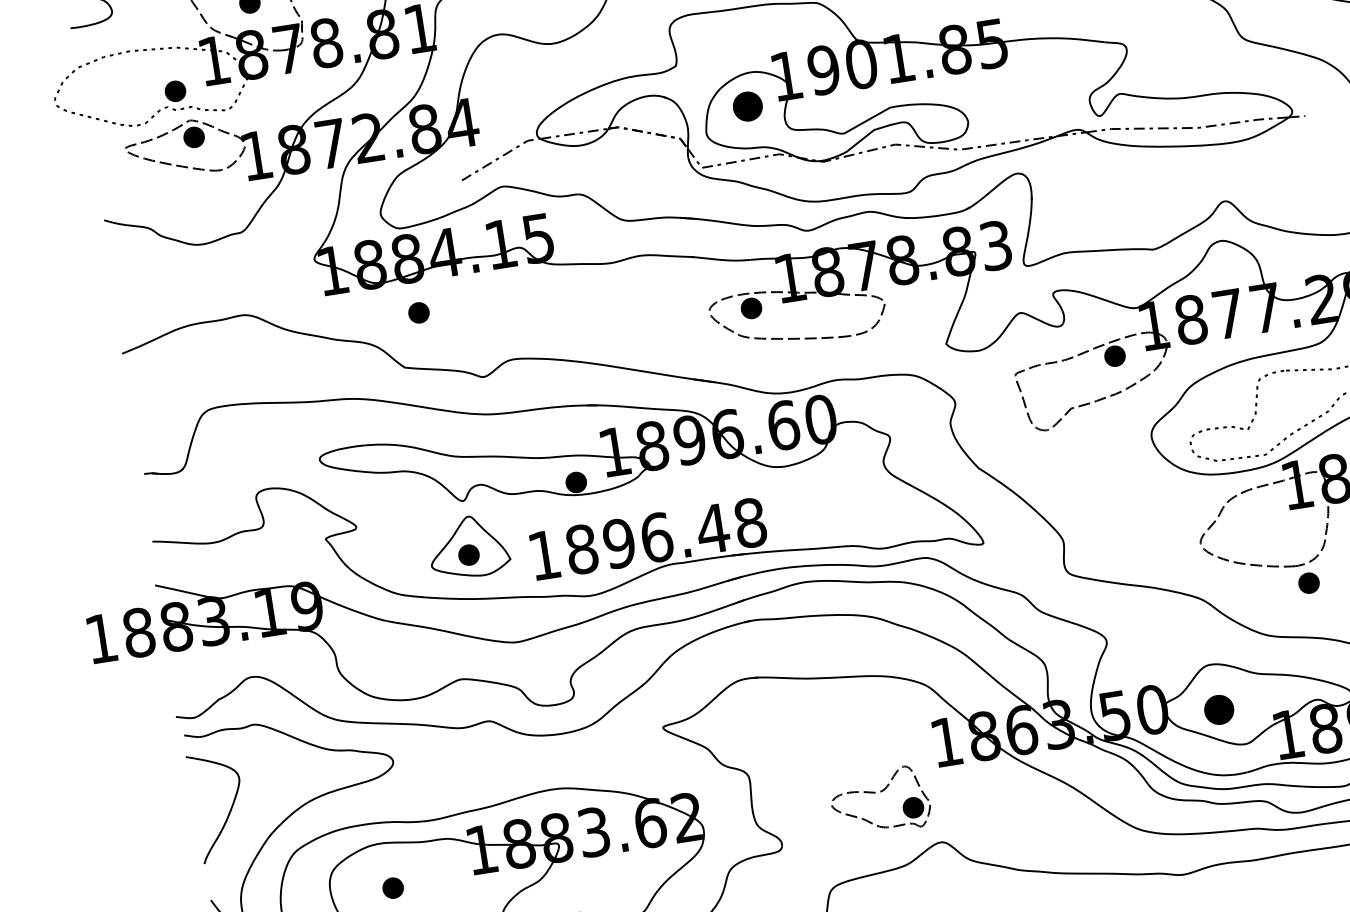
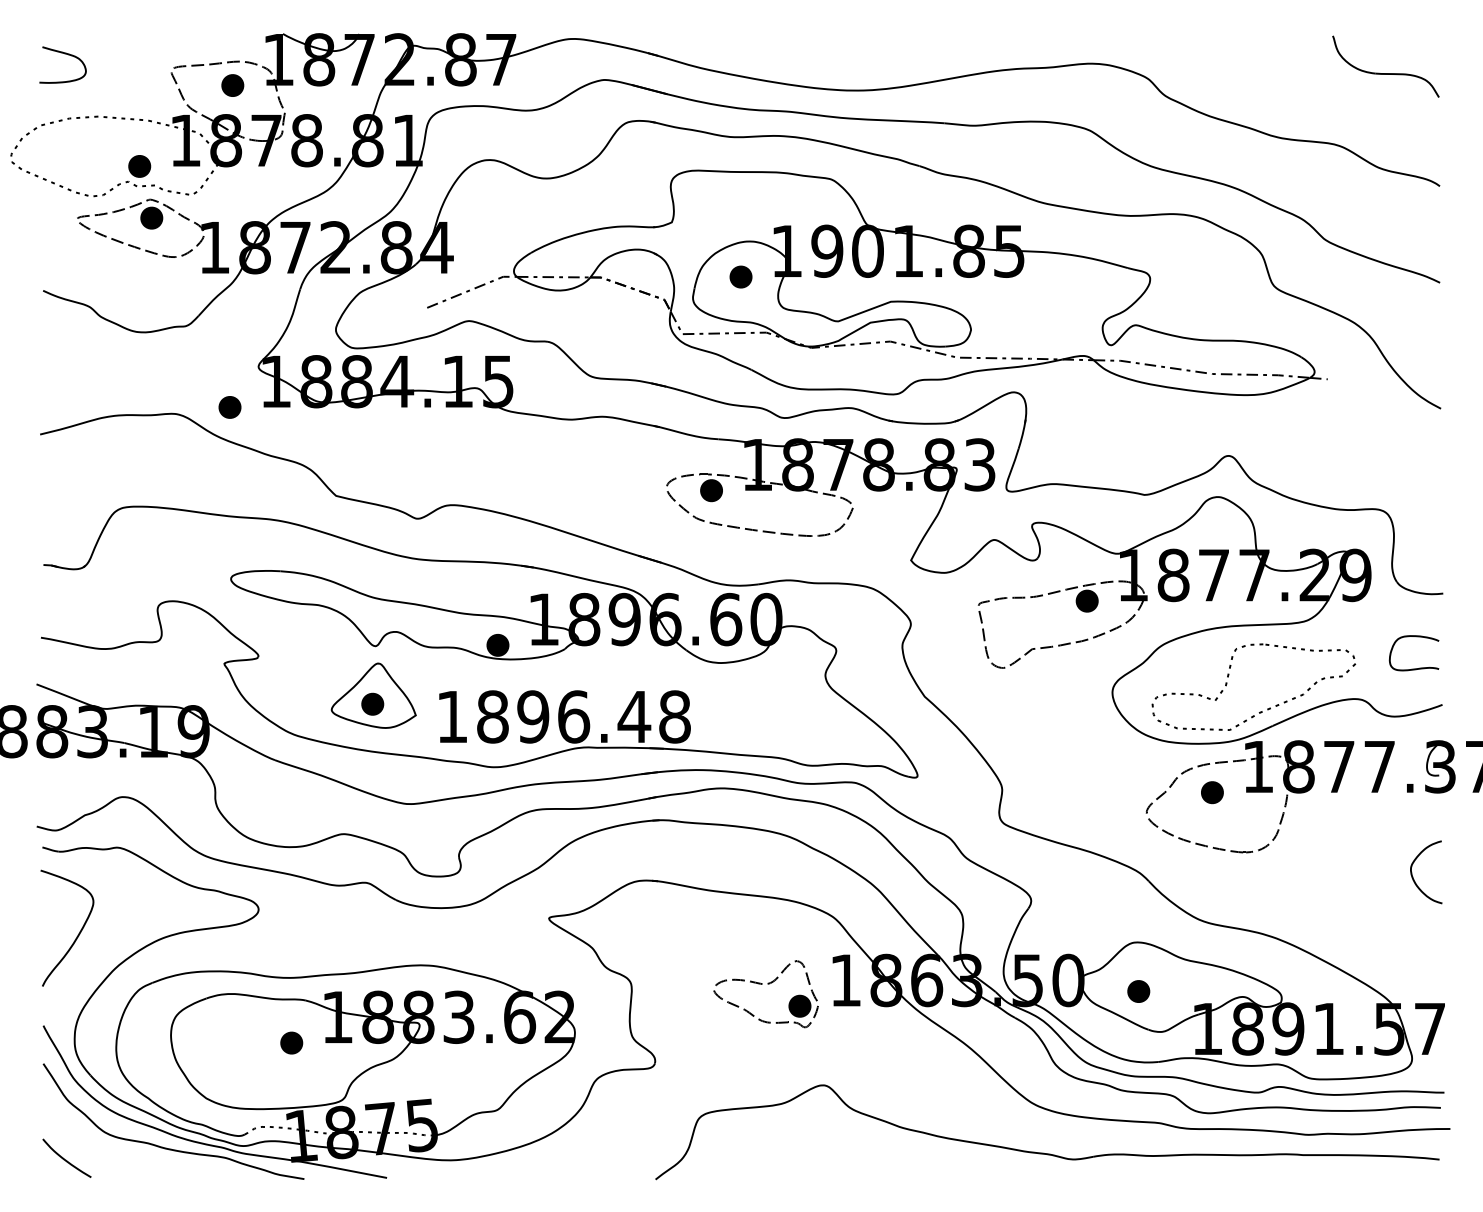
part: (747, 106) -> (740, 276), size x0.71
part: (418, 313) -> (229, 407), moved
part: (1309, 583) -> (1212, 792), moved
part: (1219, 709) -> (1138, 991), size x0.71
part: (880, 792) -> (767, 984), moved
part: (392, 887) -> (291, 1042), moved

